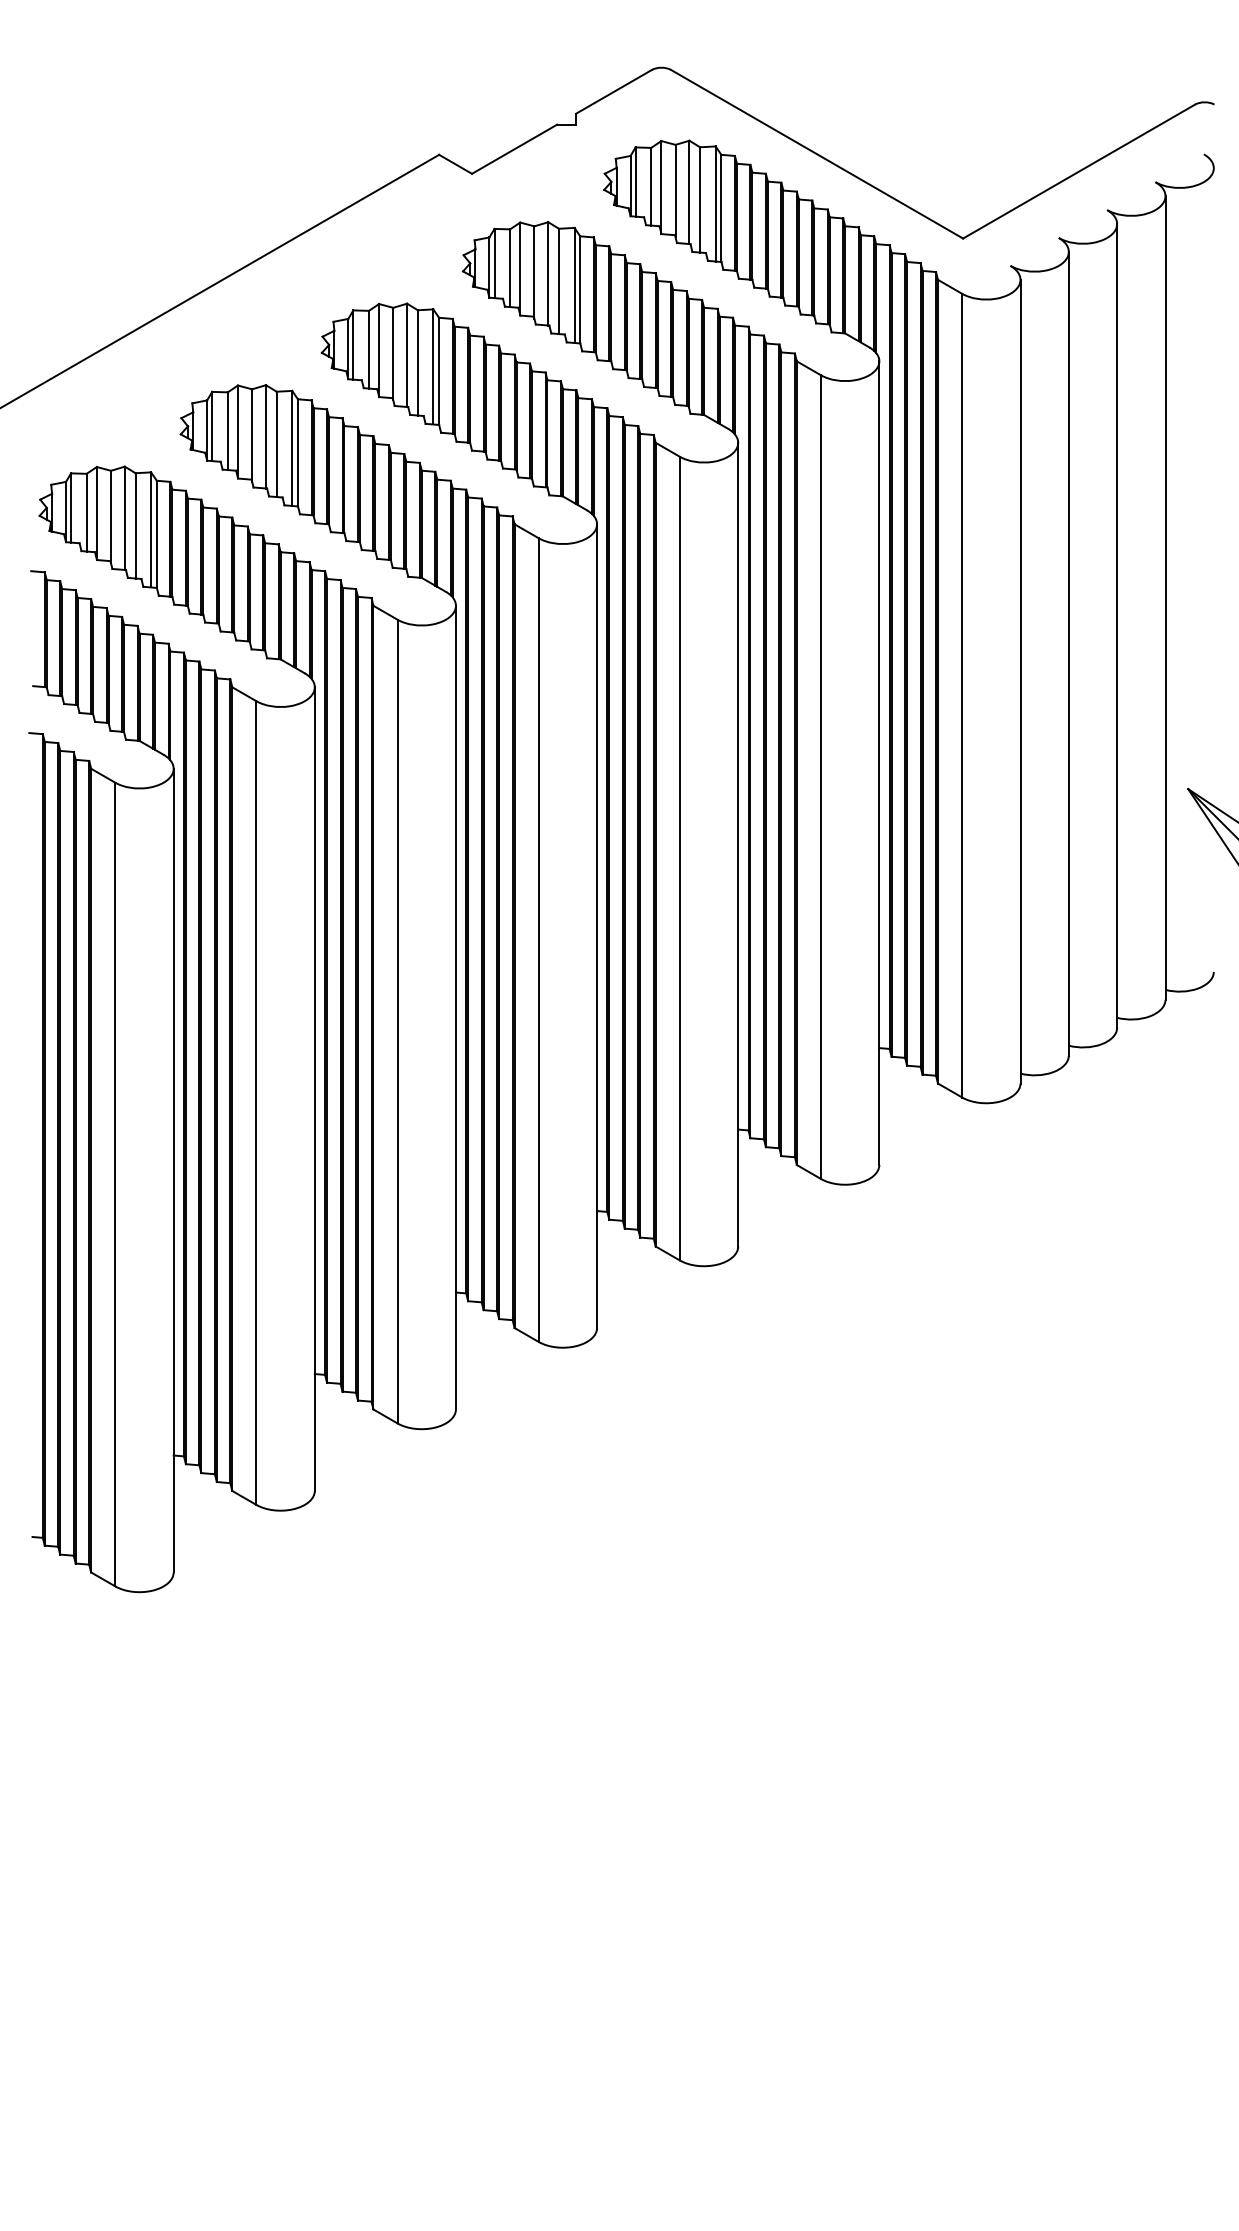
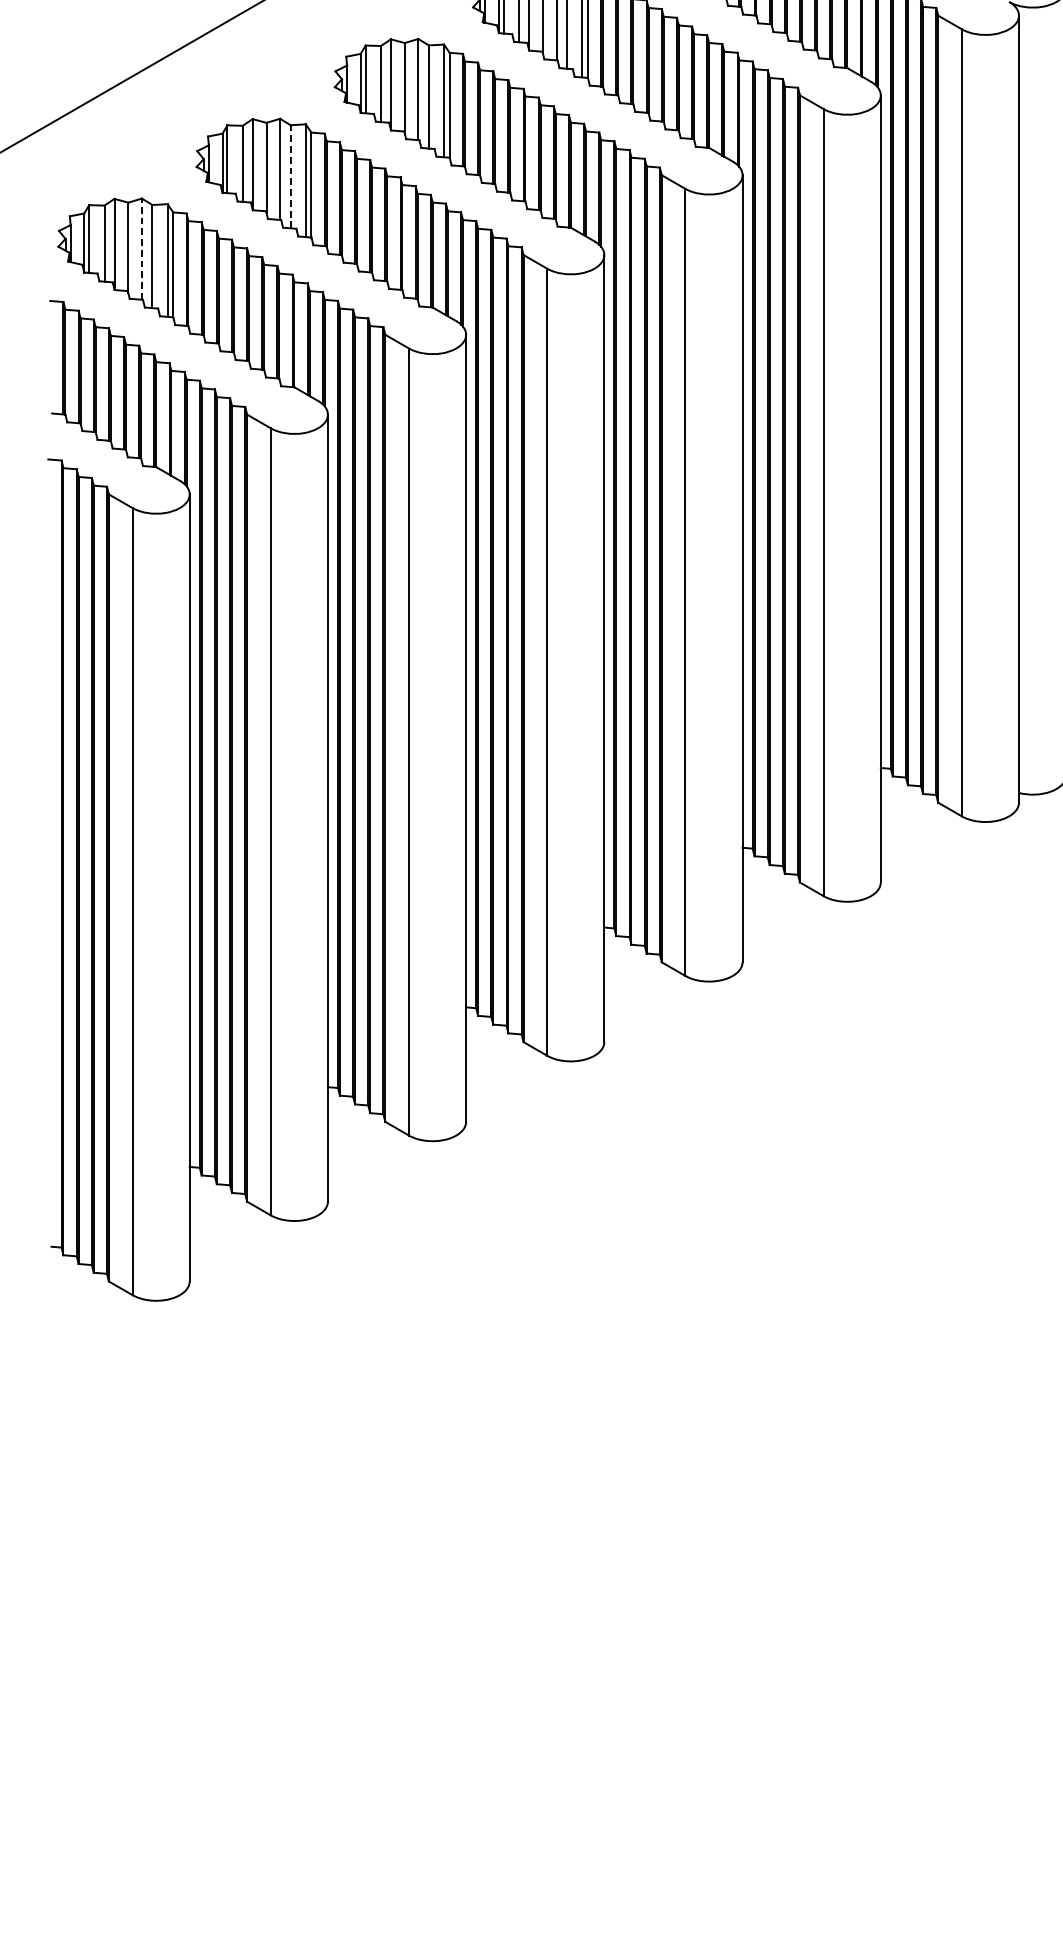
line: (276, 444) -> (290, 176), solid -> dashed
line: (124, 518) -> (141, 249), solid -> dashed

